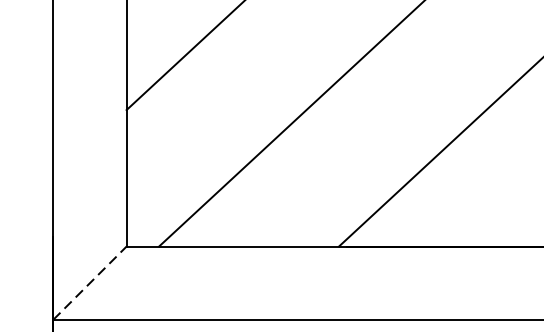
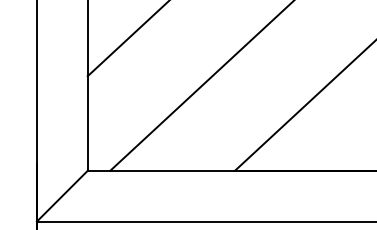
line: (90, 283) -> (62, 196), dashed -> solid

